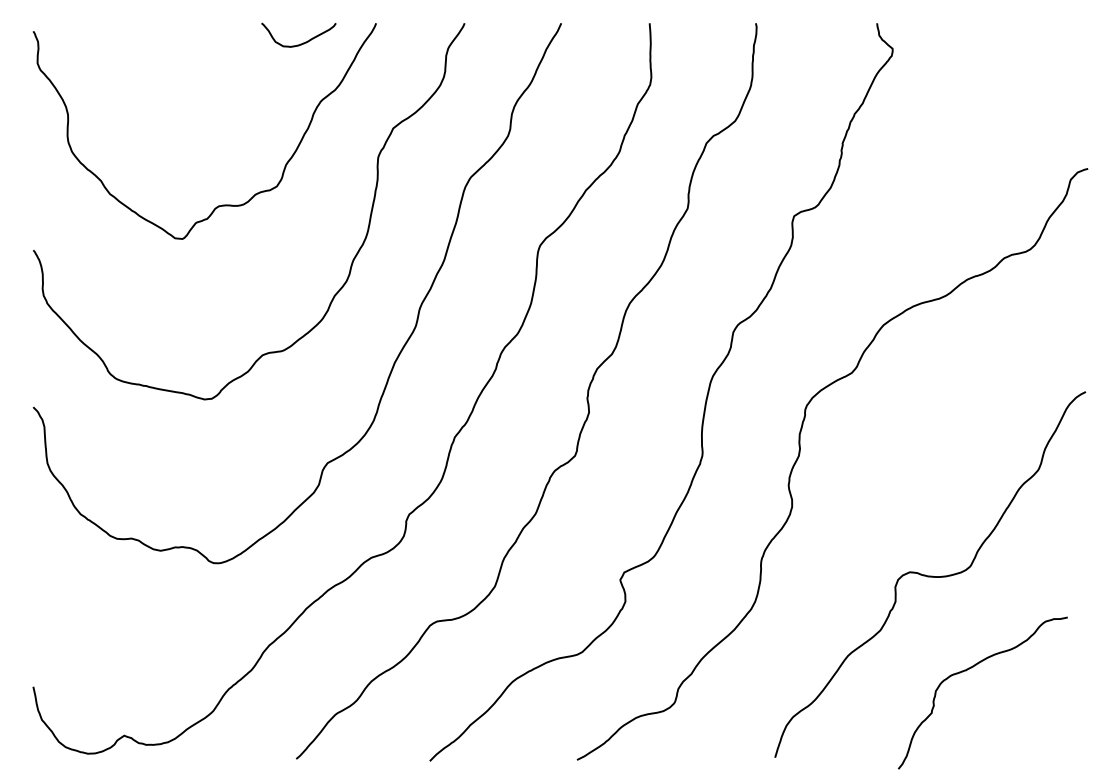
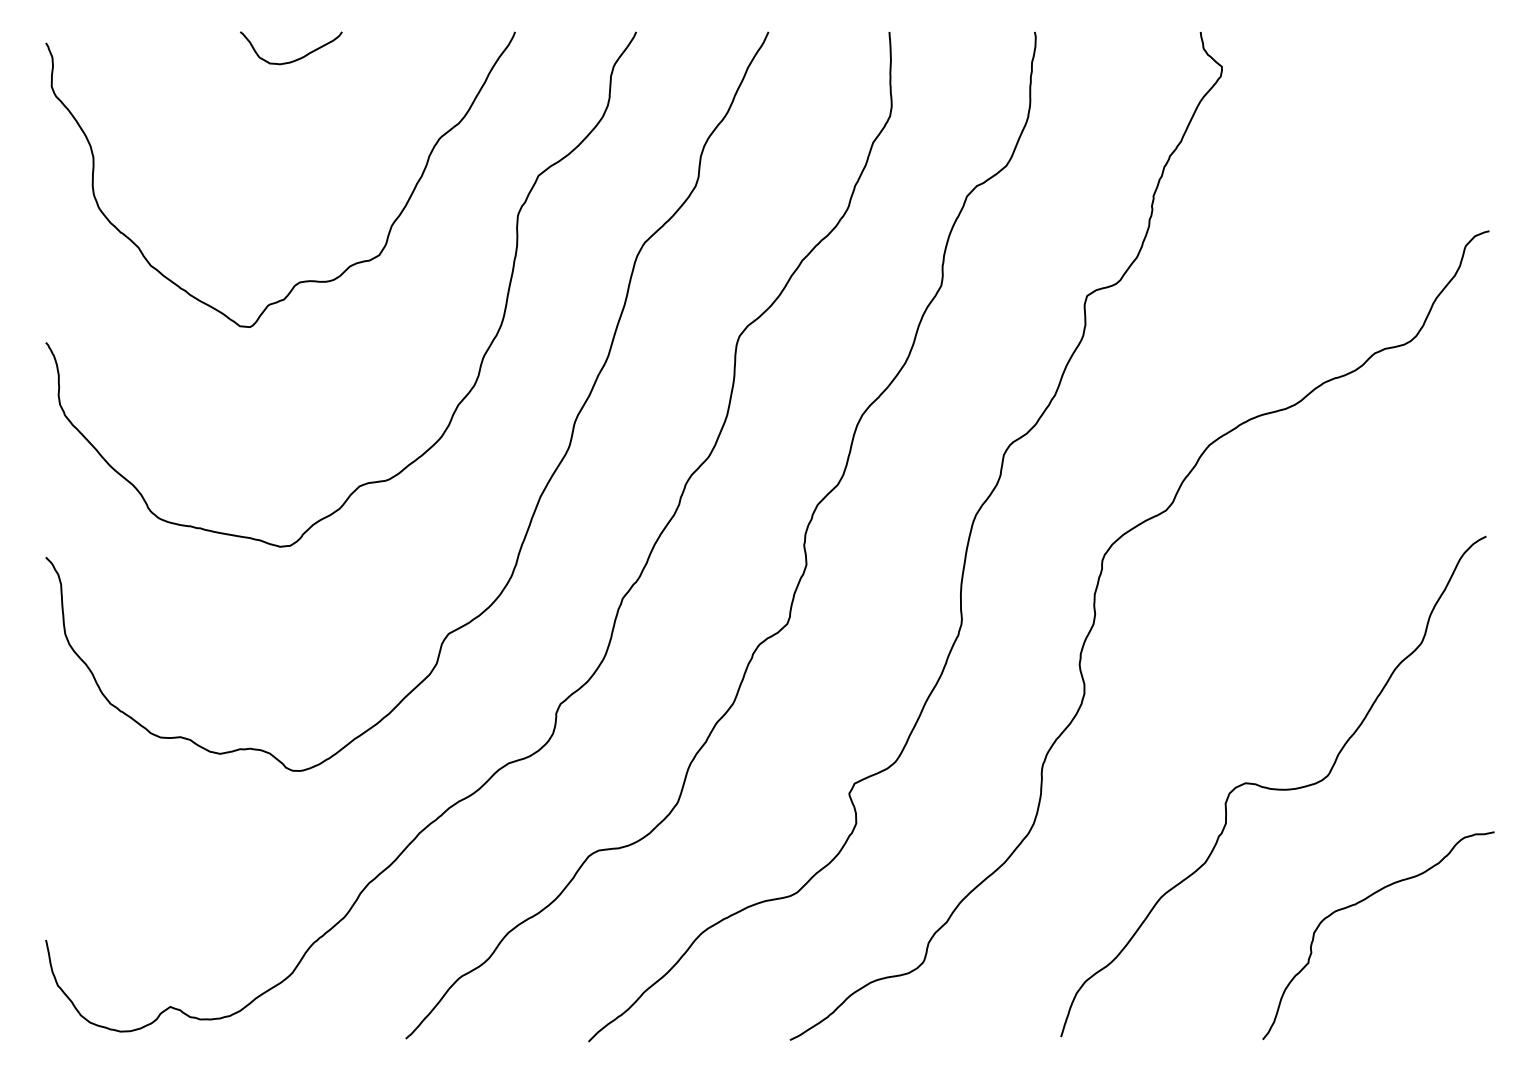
curve: (303, 42) -> (297, 58), moved
curve: (970, 668) -> (1361, 902), moved

